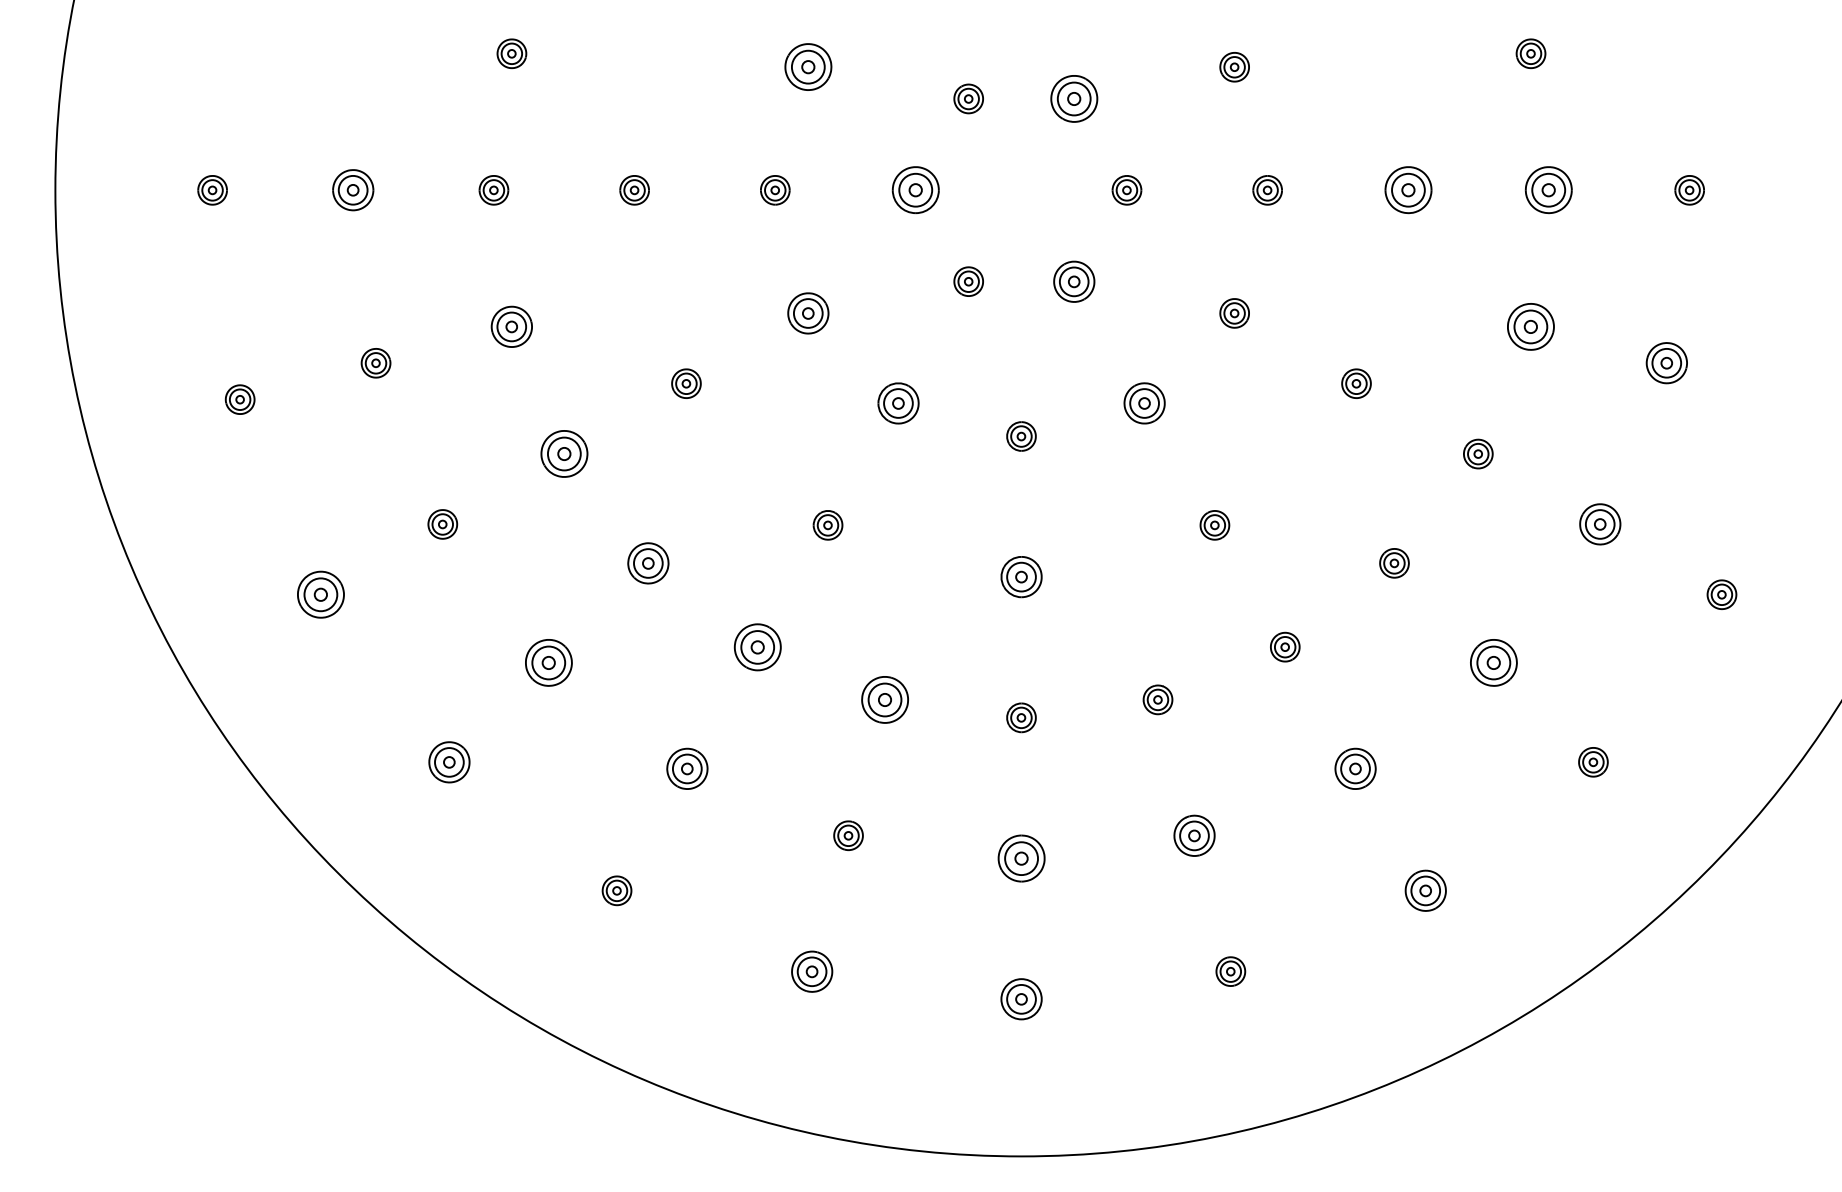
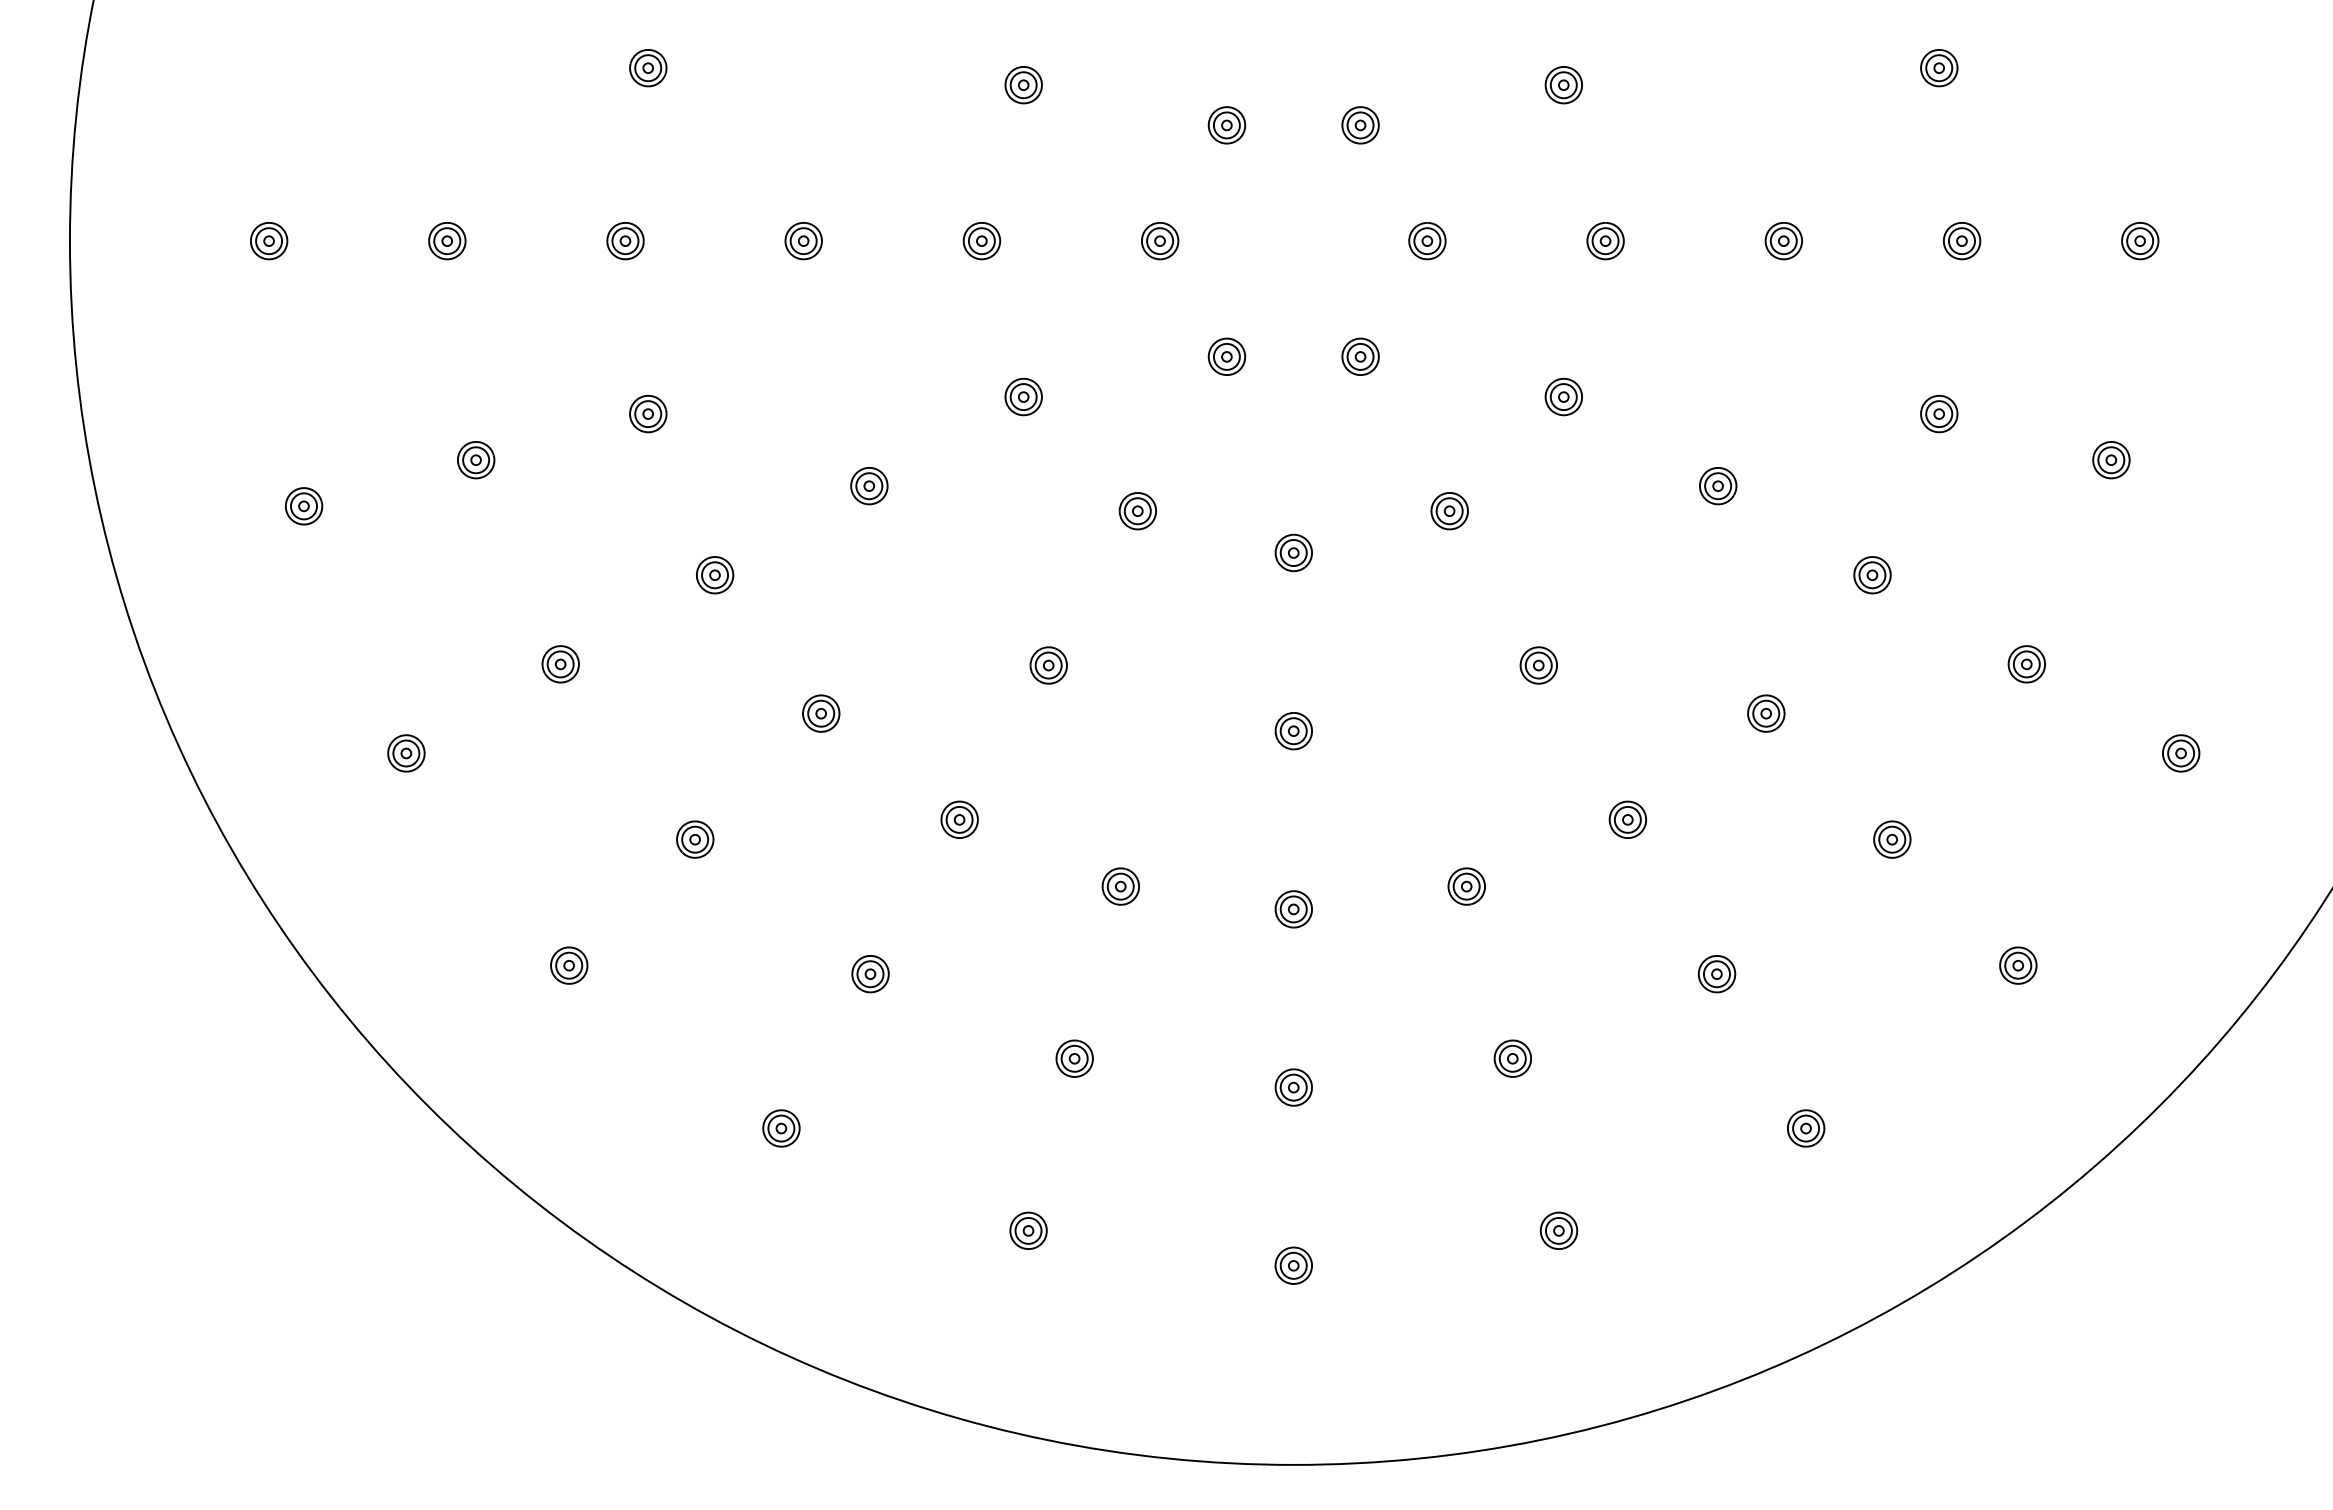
part: (808, 67) -> (1023, 85), size x0.62
part: (1074, 99) -> (1360, 125), size x0.62
part: (353, 190) -> (447, 241), size x0.71
part: (916, 190) -> (1160, 241), size x0.62
part: (1408, 190) -> (1783, 241), size x0.62
part: (1549, 190) -> (1962, 241), size x0.62
part: (1074, 281) -> (1360, 356), size x0.71
part: (808, 313) -> (1023, 396), size x0.71
part: (512, 326) -> (648, 413), size x0.71
part: (1531, 326) -> (1939, 413), size x0.62
part: (1666, 363) -> (2111, 460), size x0.71
part: (898, 403) -> (1137, 511), size x0.71
part: (1144, 403) -> (1449, 511), size x0.71
part: (564, 454) -> (715, 575), size x0.62
part: (1599, 524) -> (2026, 664), size x0.71
part: (648, 563) -> (821, 713), size x0.71
part: (1021, 577) -> (1293, 731), size x0.71
part: (321, 594) -> (406, 753), size x0.62
part: (757, 646) -> (959, 819), size x0.62
part: (549, 662) -> (695, 839), size x0.62
part: (1494, 662) -> (1892, 839), size x0.62
part: (884, 699) -> (1120, 886), size x0.62
part: (449, 762) -> (569, 965), size x0.71
part: (687, 769) -> (870, 974), size x0.71
part: (1355, 769) -> (1716, 974), size x0.71
part: (1194, 835) -> (1512, 1058), size x0.71
part: (1021, 858) -> (1293, 1087), size x0.62
part: (1426, 890) -> (1806, 1128), size x0.71
part: (812, 971) -> (1028, 1230), size x0.71
part: (1021, 998) -> (1293, 1265), size x0.71

